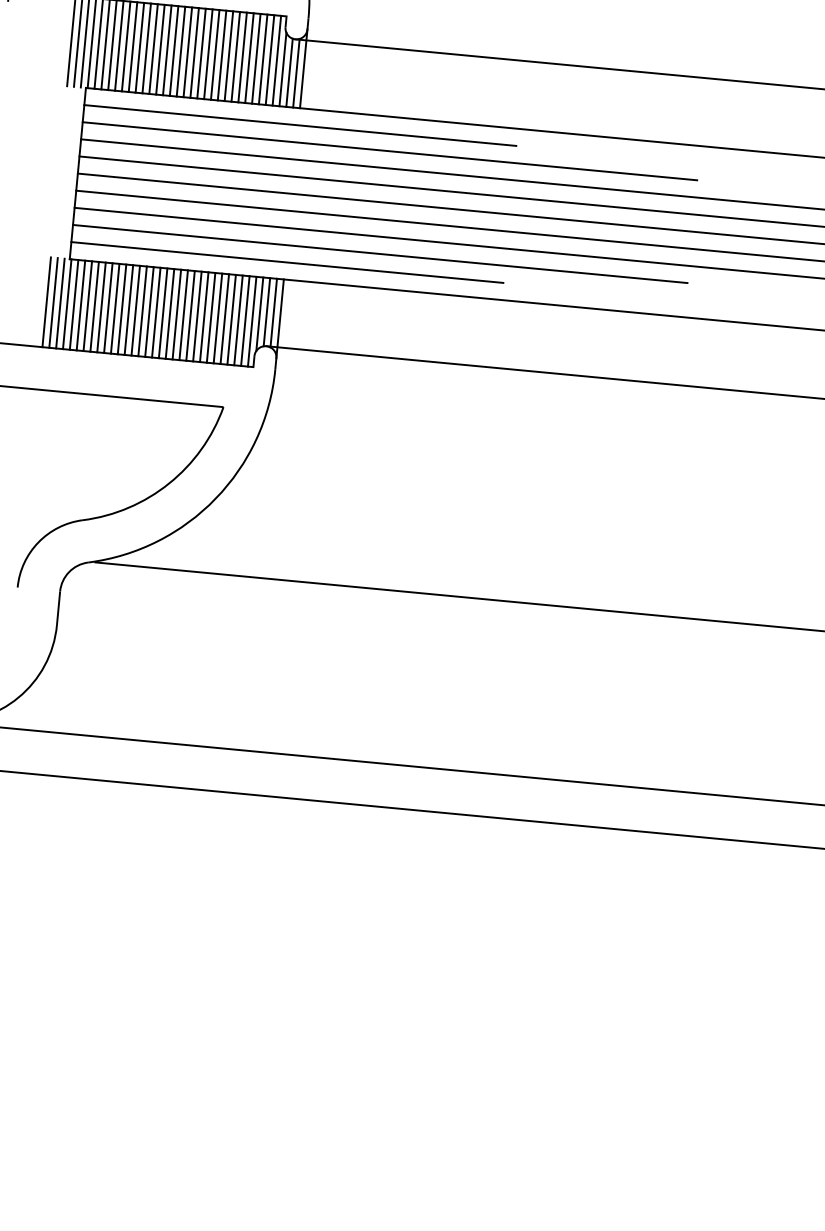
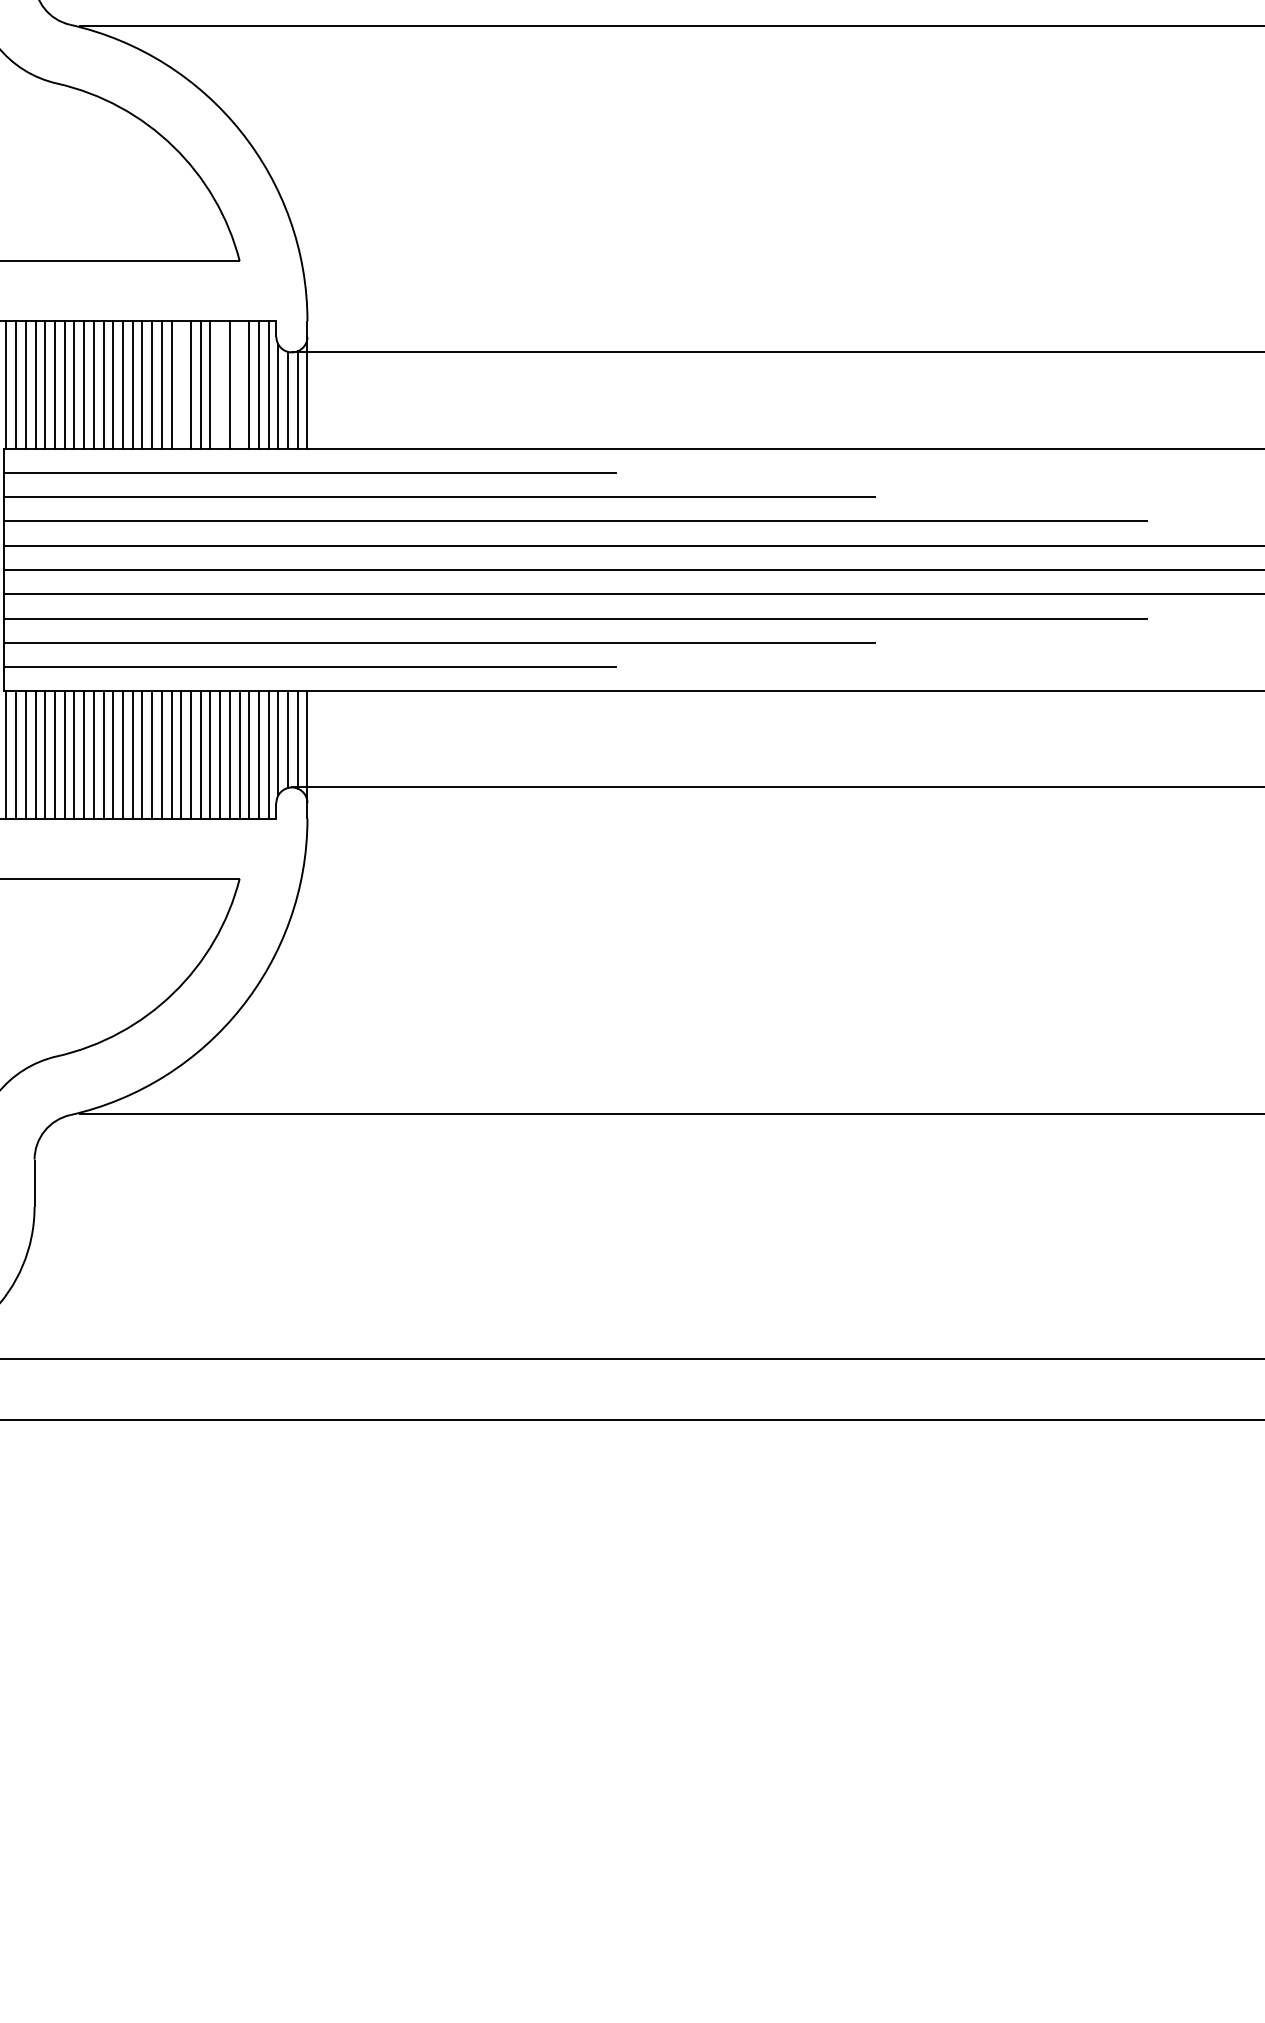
line: (215, 54) -> (181, 384), removed
line: (242, 57) -> (220, 384), removed
line: (256, 58) -> (239, 384), removed

